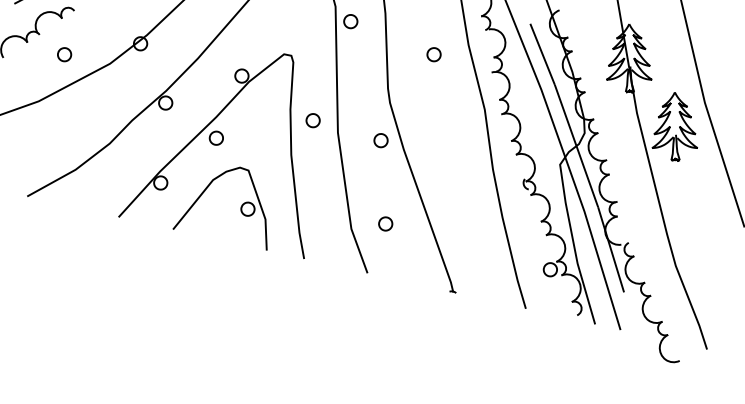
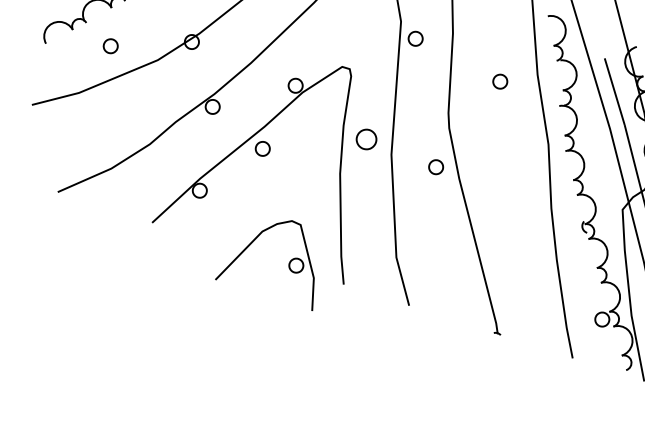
part: (312, 120) -> (365, 139), size x1.4
part: (240, 208) -> (288, 264), moved
part: (385, 223) -> (432, 254), removed

